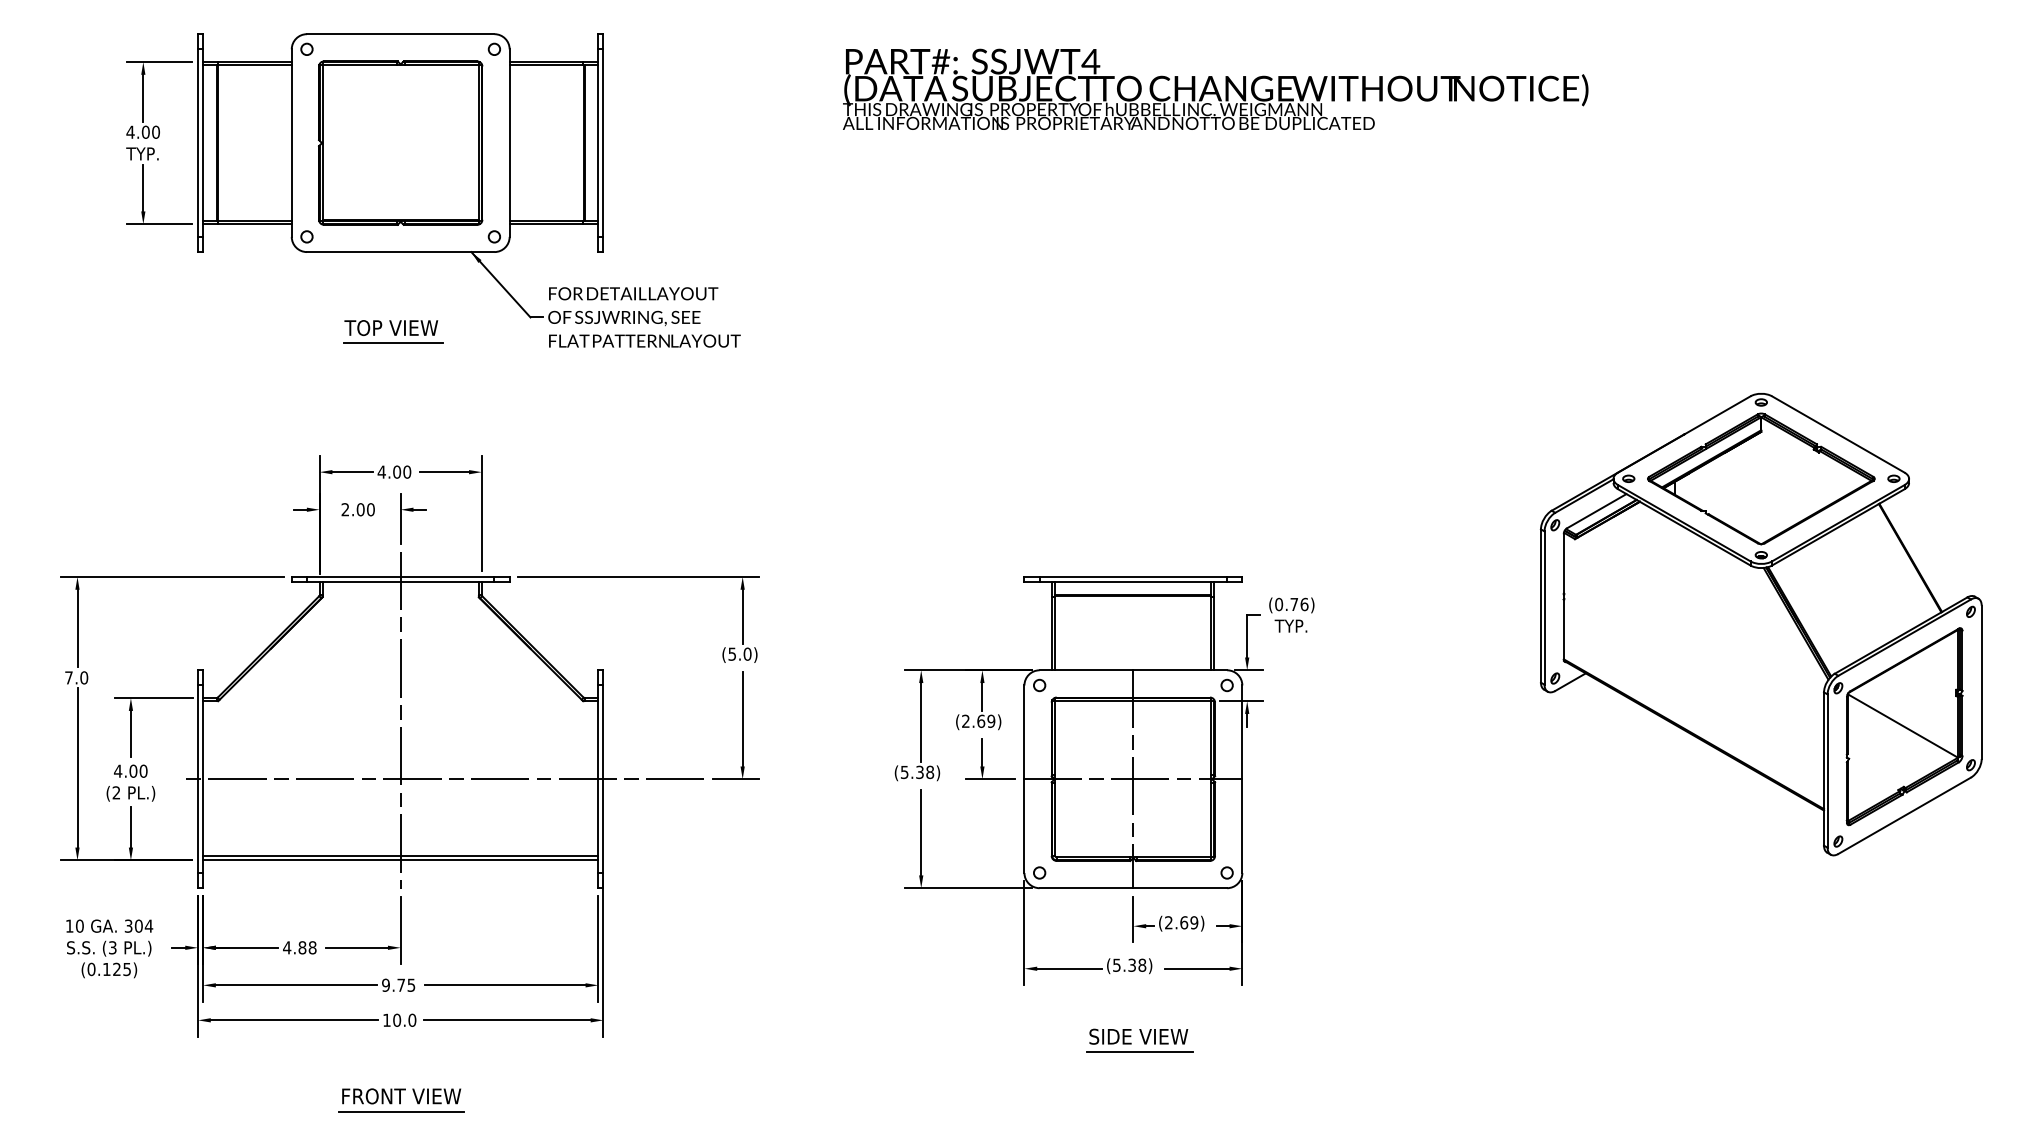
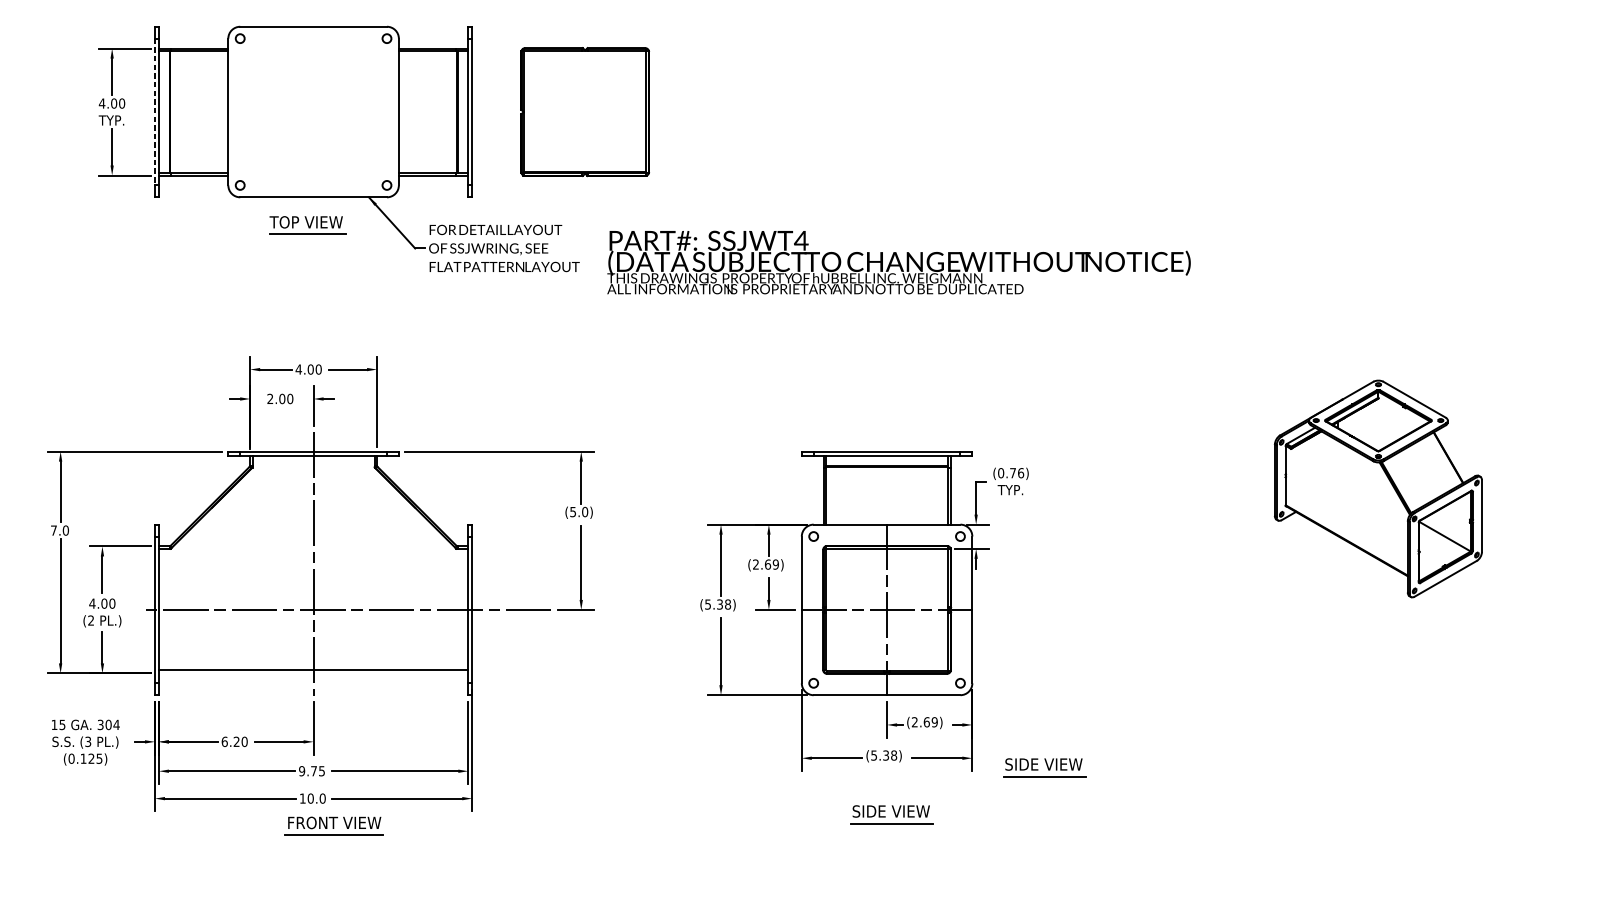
text: (1215, 88) -> (898, 261), moved
part: (400, 142) -> (585, 111), moved
line: (198, 143) -> (155, 112), solid -> dashed
part: (393, 331) -> (307, 225), moved
part: (1760, 624) -> (1377, 488), size x0.6
line: (400, 860) -> (313, 673), removed
text: (79, 925) -> (62, 724), 10 -> 15
text: (299, 947) -> (234, 741), 4.88 -> 6.20
part: (1334, 980) -> (1044, 767), added
part: (401, 1100) -> (334, 826), moved

